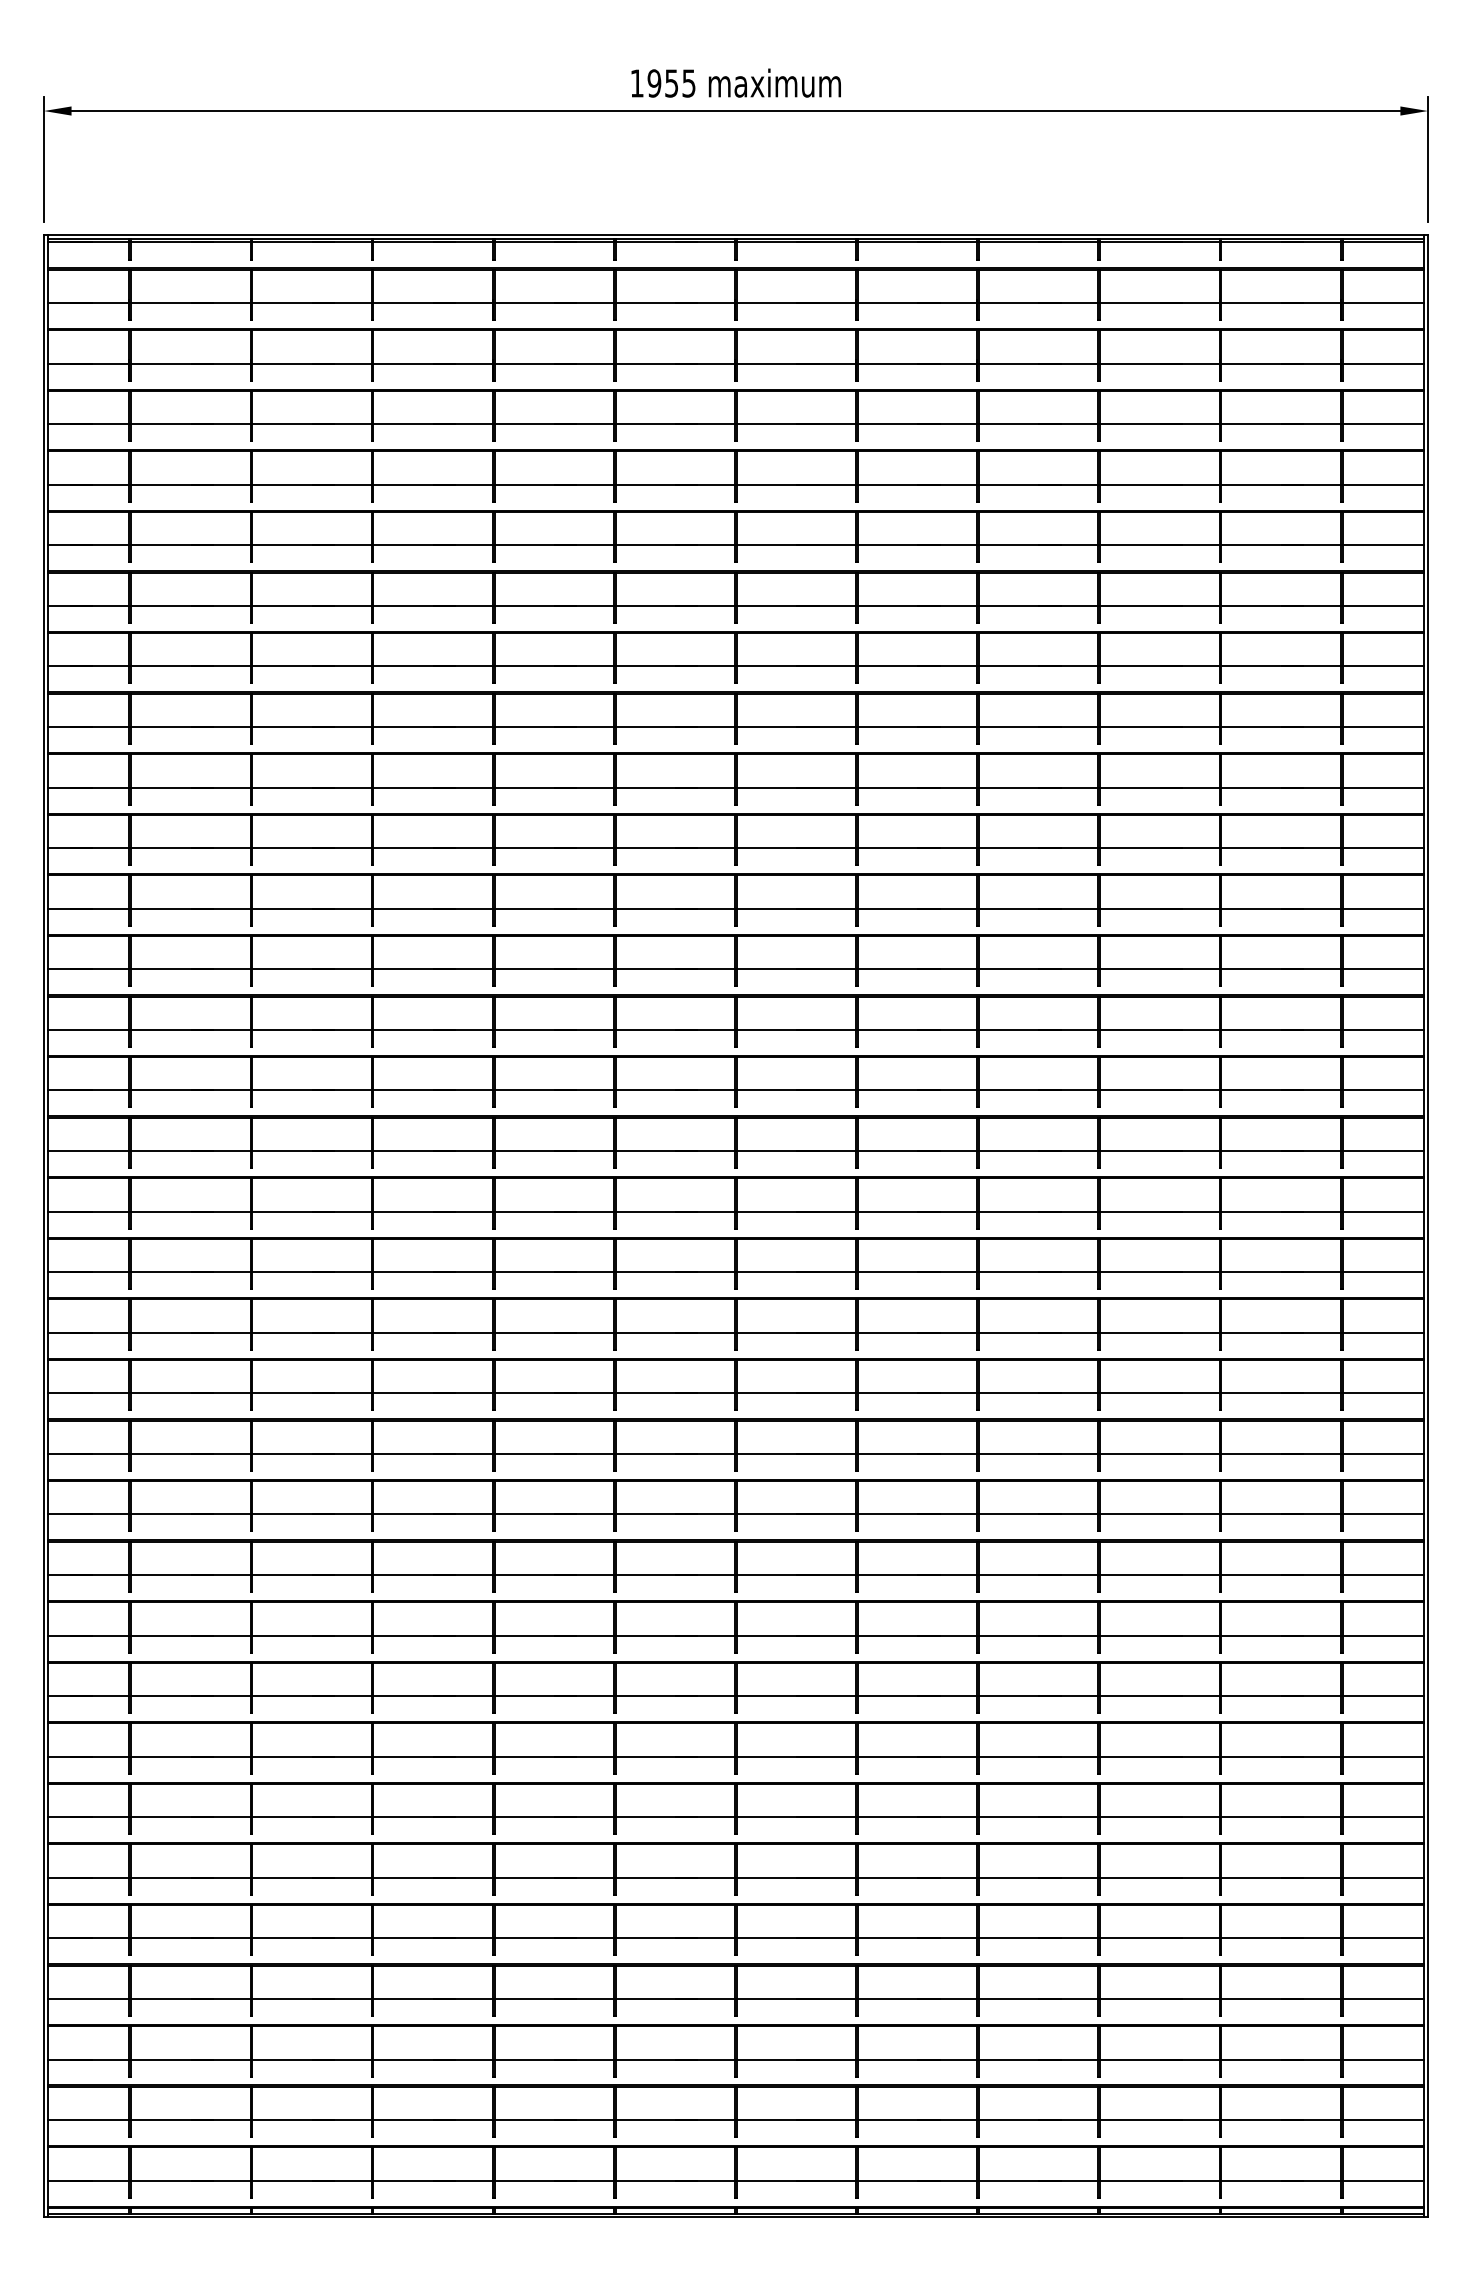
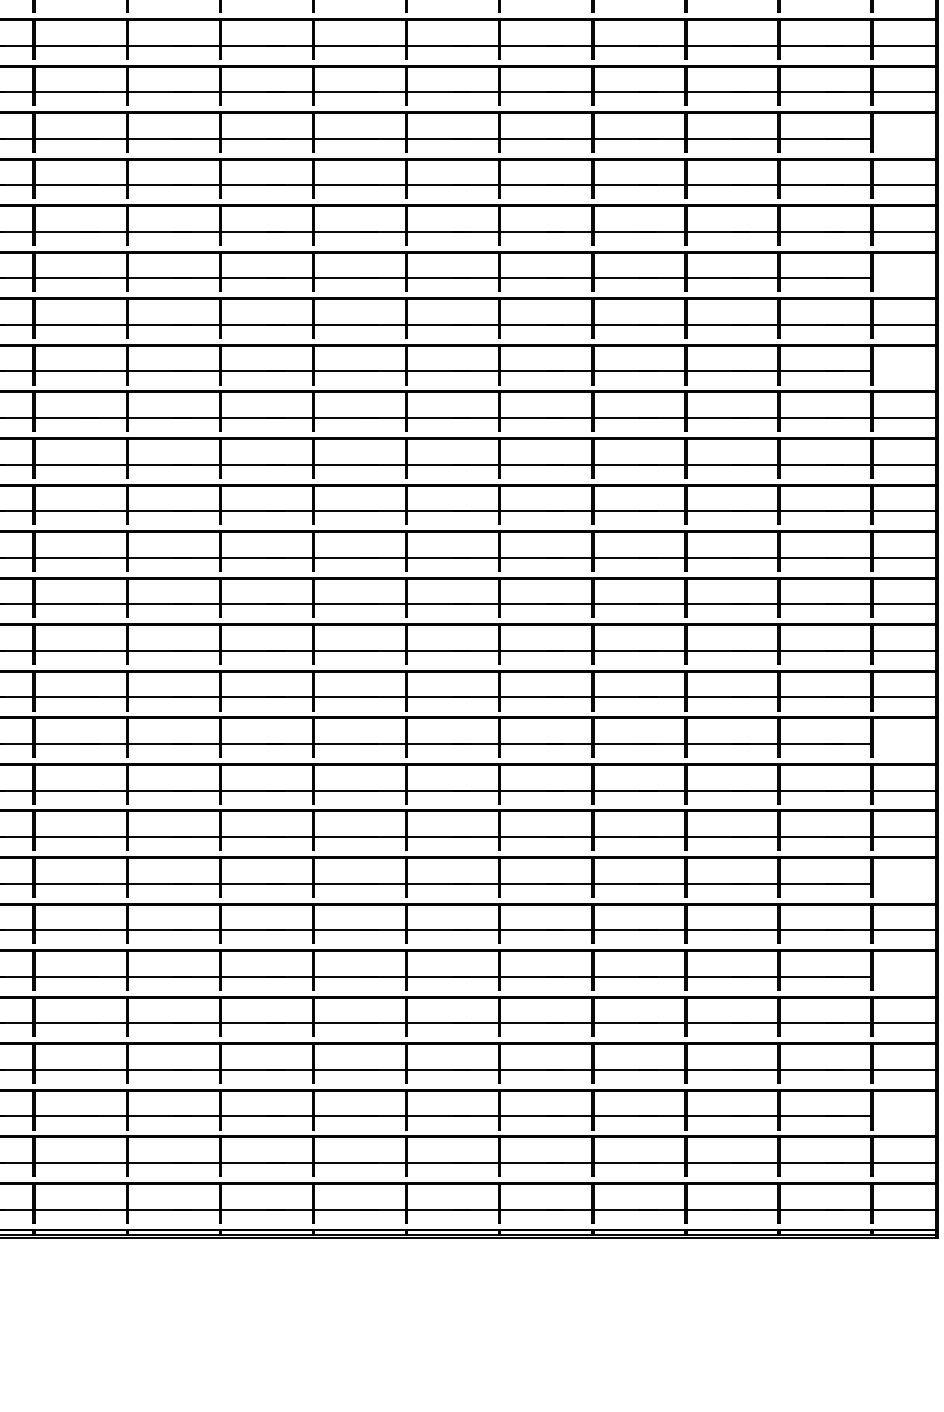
line: (1383, 787) -> (904, 138), removed
line: (1383, 969) -> (904, 278), removed
line: (1383, 1090) -> (904, 371), removed
line: (1383, 1574) -> (904, 743), removed
line: (1383, 1756) -> (904, 883), removed
line: (1383, 1877) -> (904, 976), removed
line: (1383, 2059) -> (904, 1116), removed

